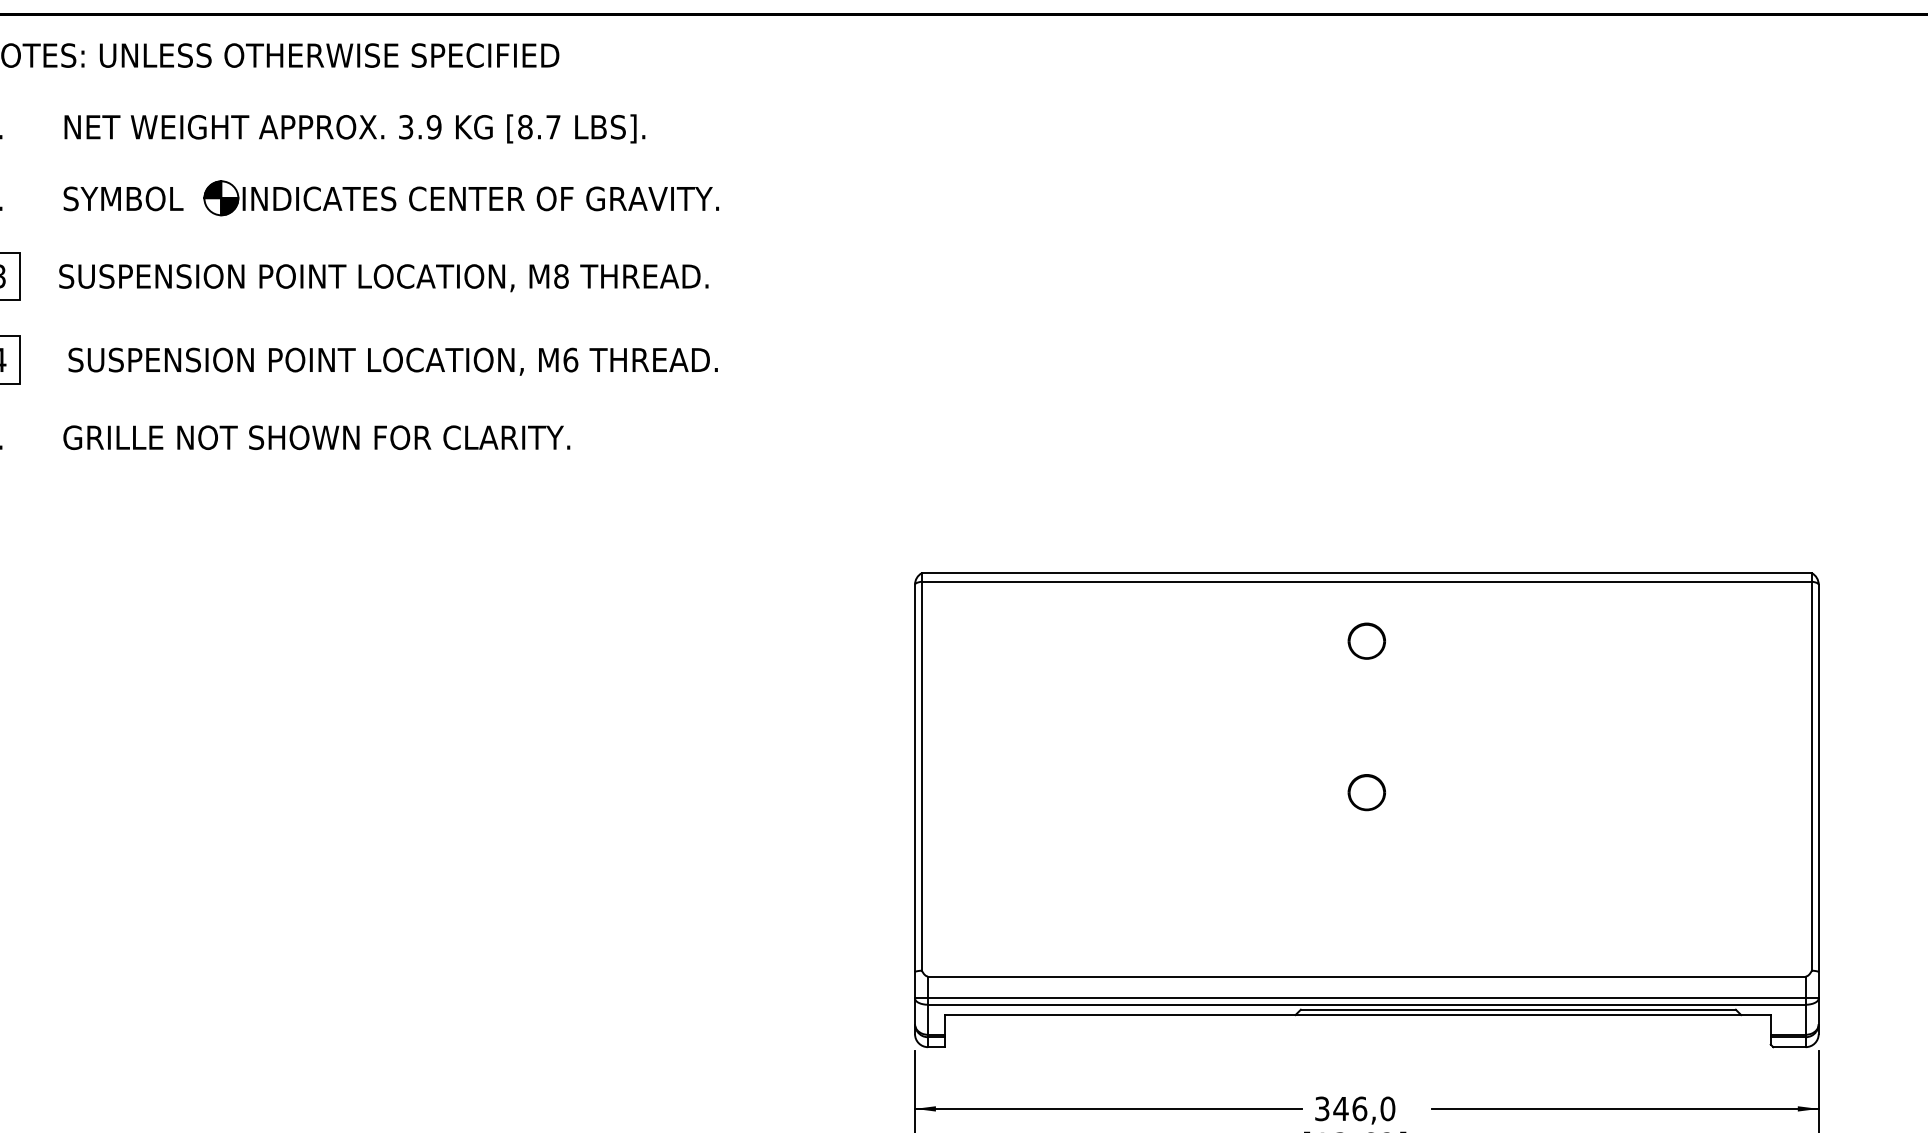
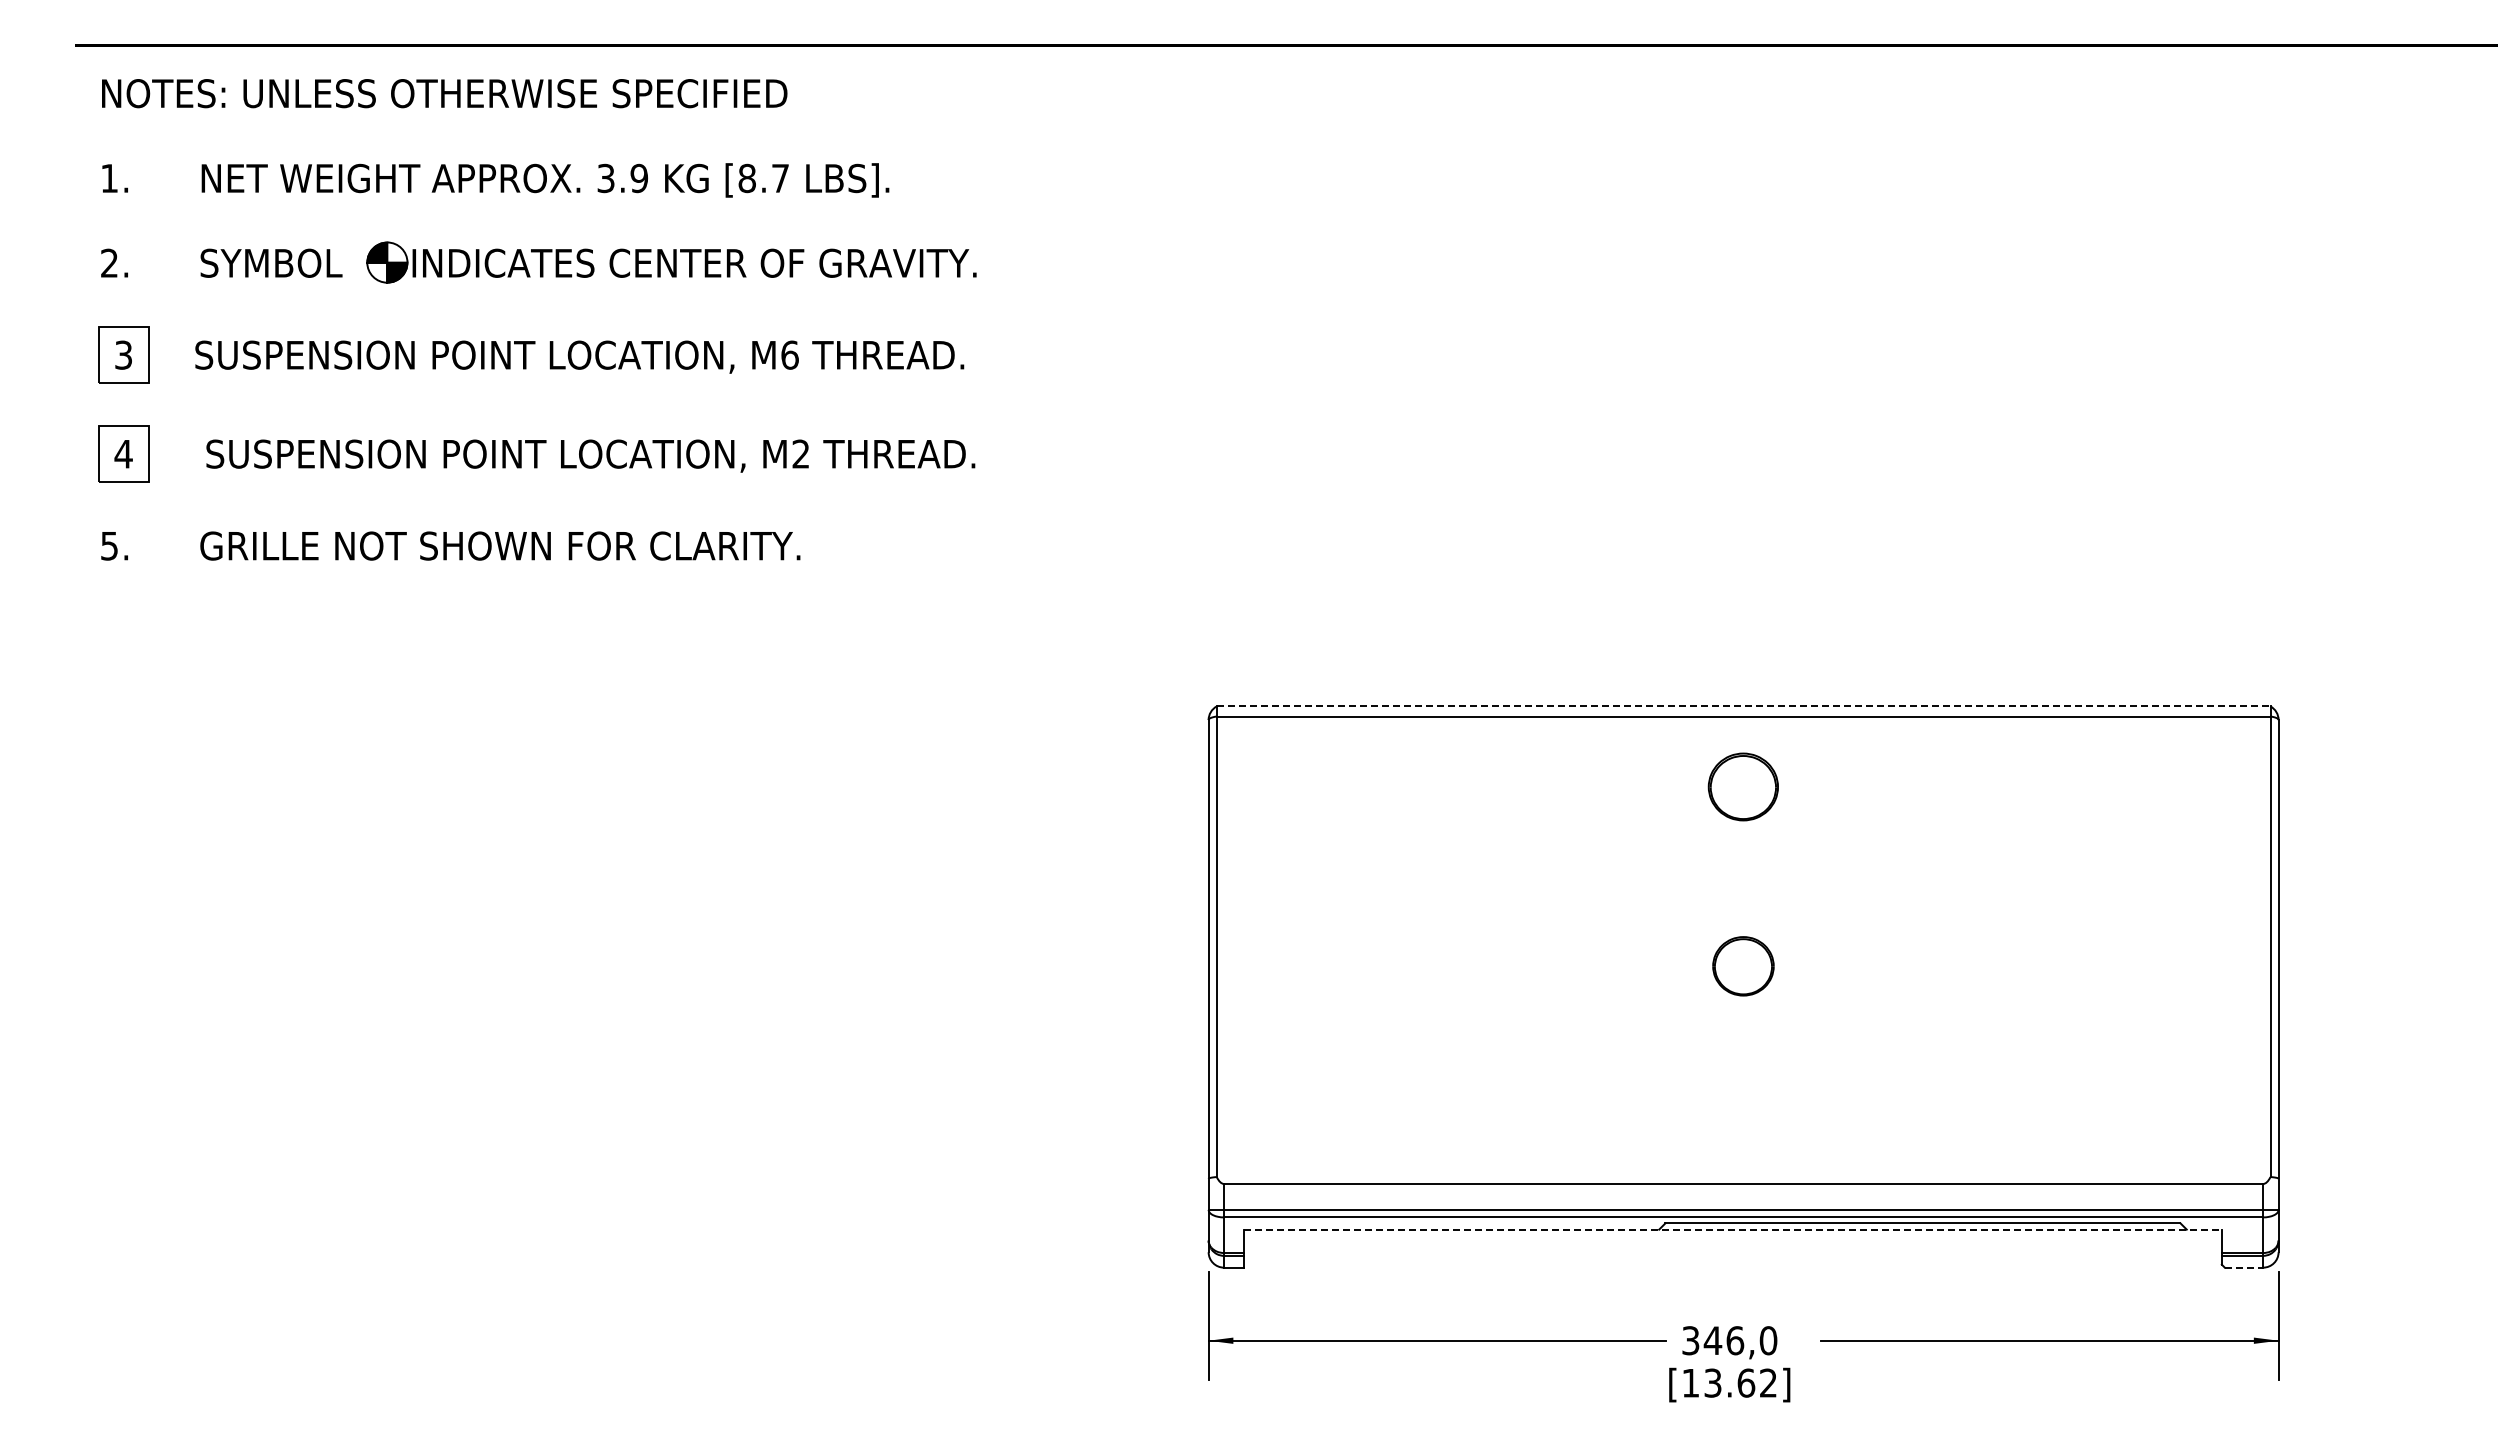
text: (561, 275) -> (789, 354), M8 -> M6
text: (570, 359) -> (800, 453), M6 -> M2
line: (1366, 573) -> (1743, 706), solid -> dashed
part: (1366, 640) -> (1743, 786), size x1.6
part: (1366, 791) -> (1743, 965), size x1.4
line: (1358, 1014) -> (1733, 1229), solid -> dashed
line: (1789, 1047) -> (2244, 1267), solid -> dashed

